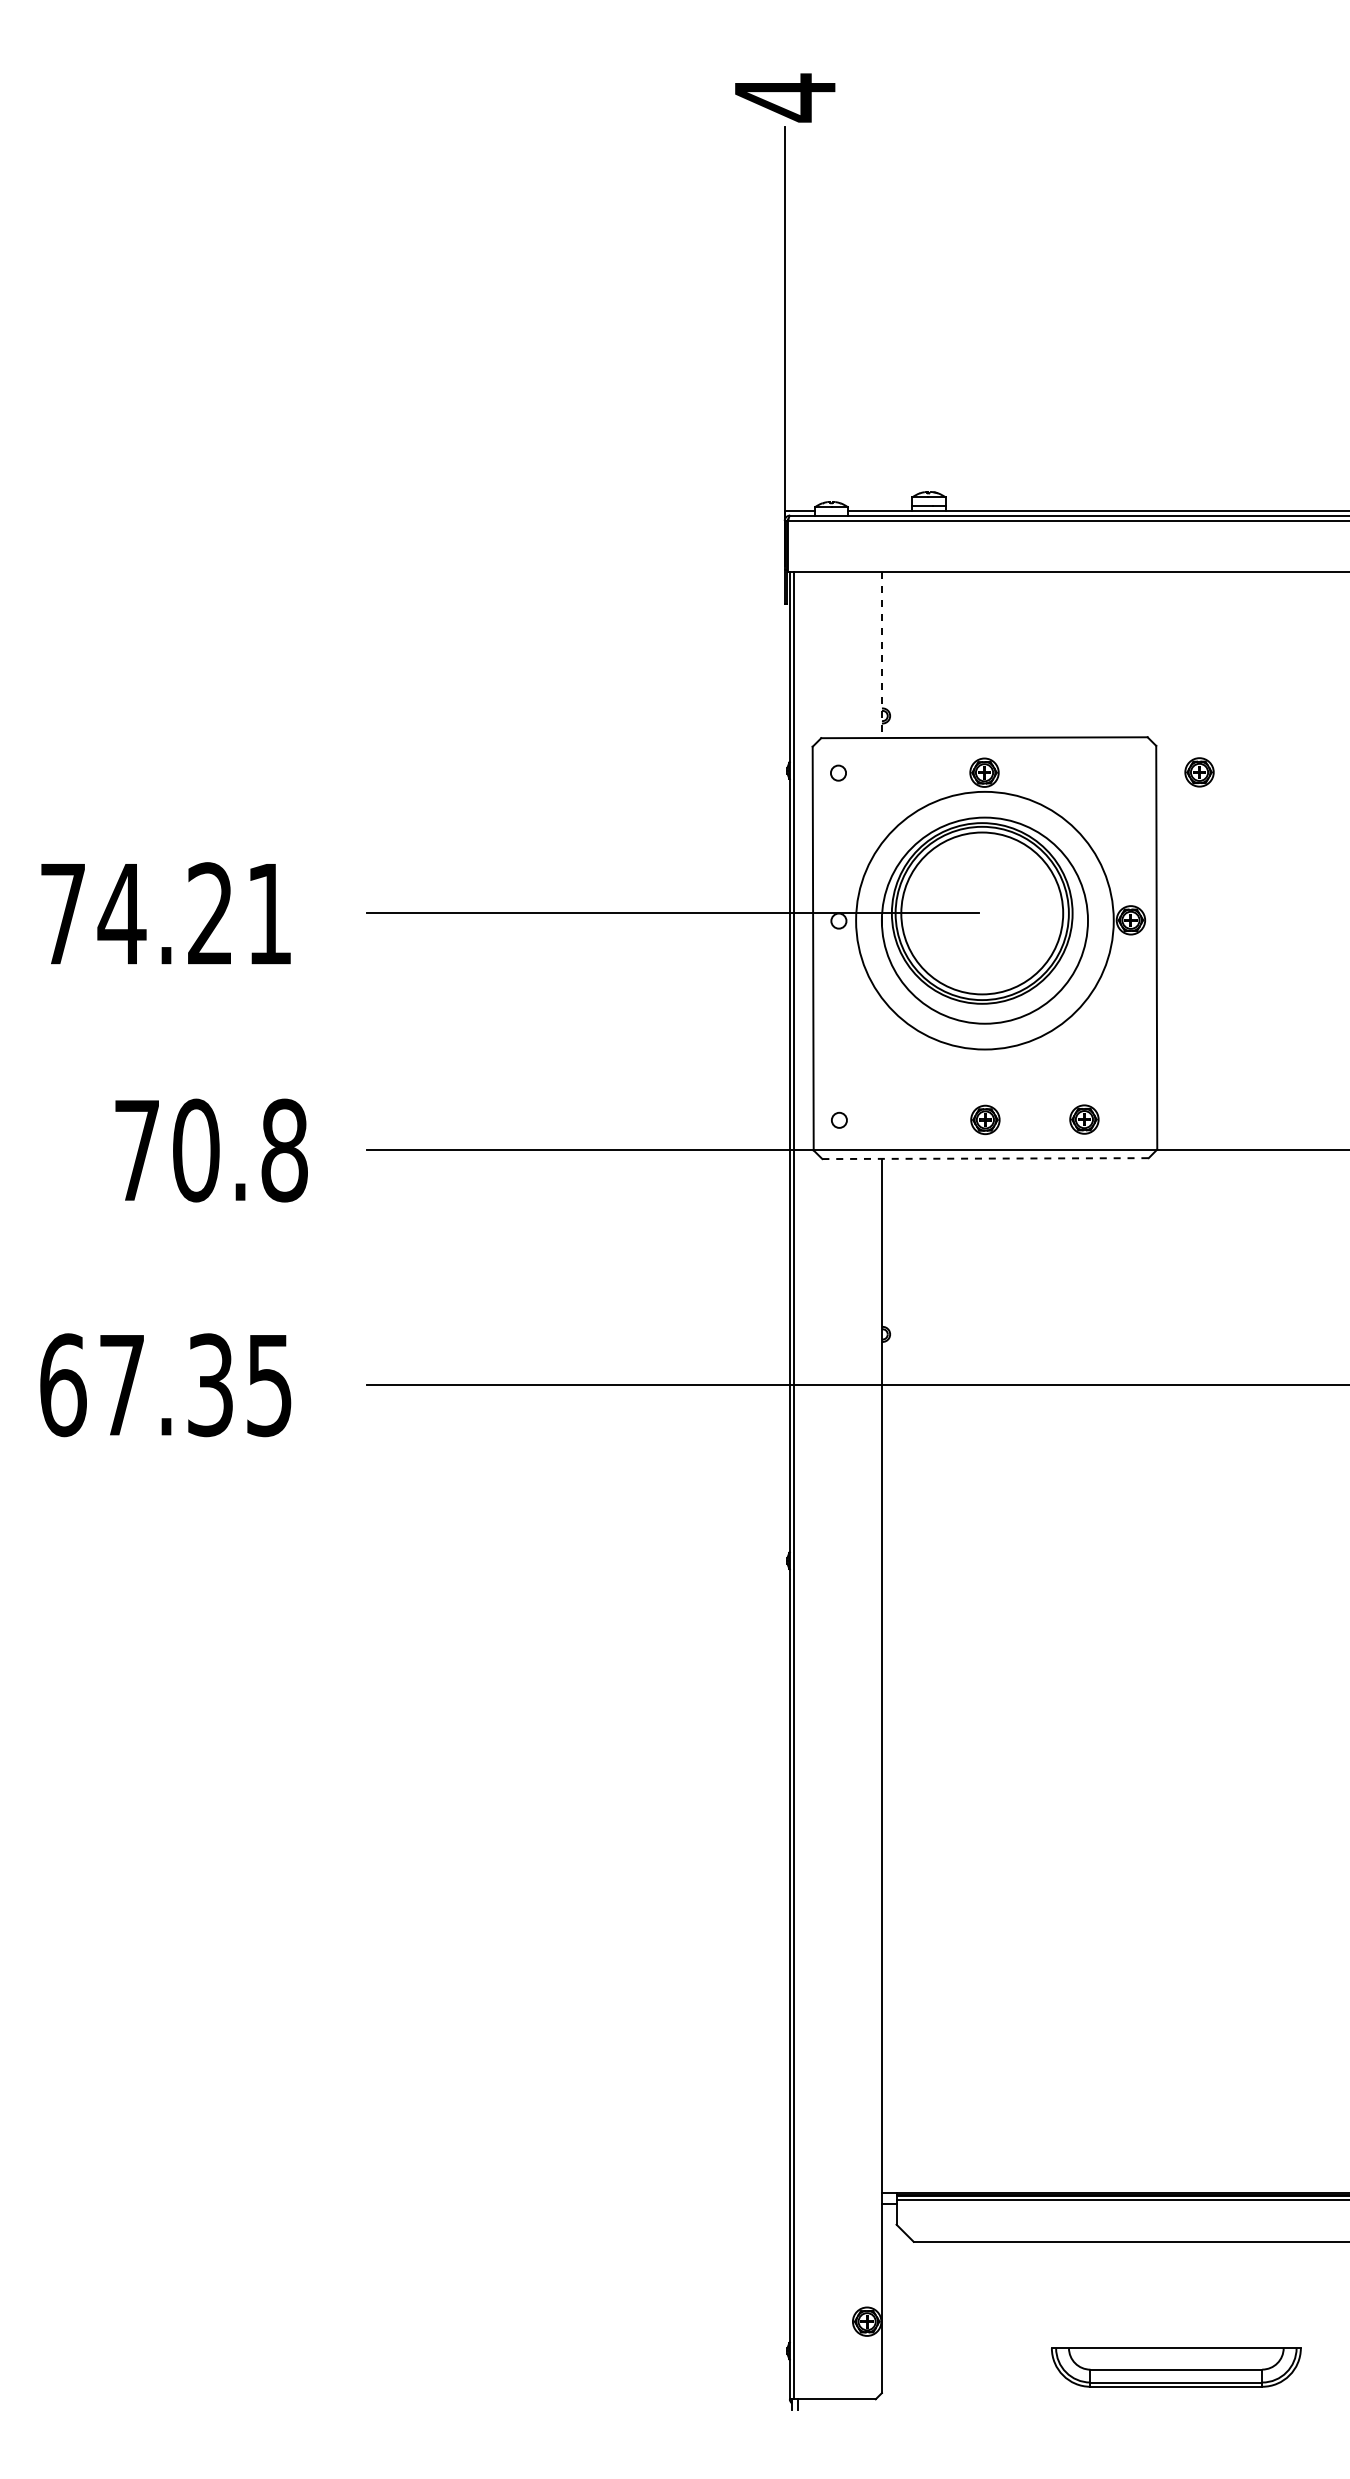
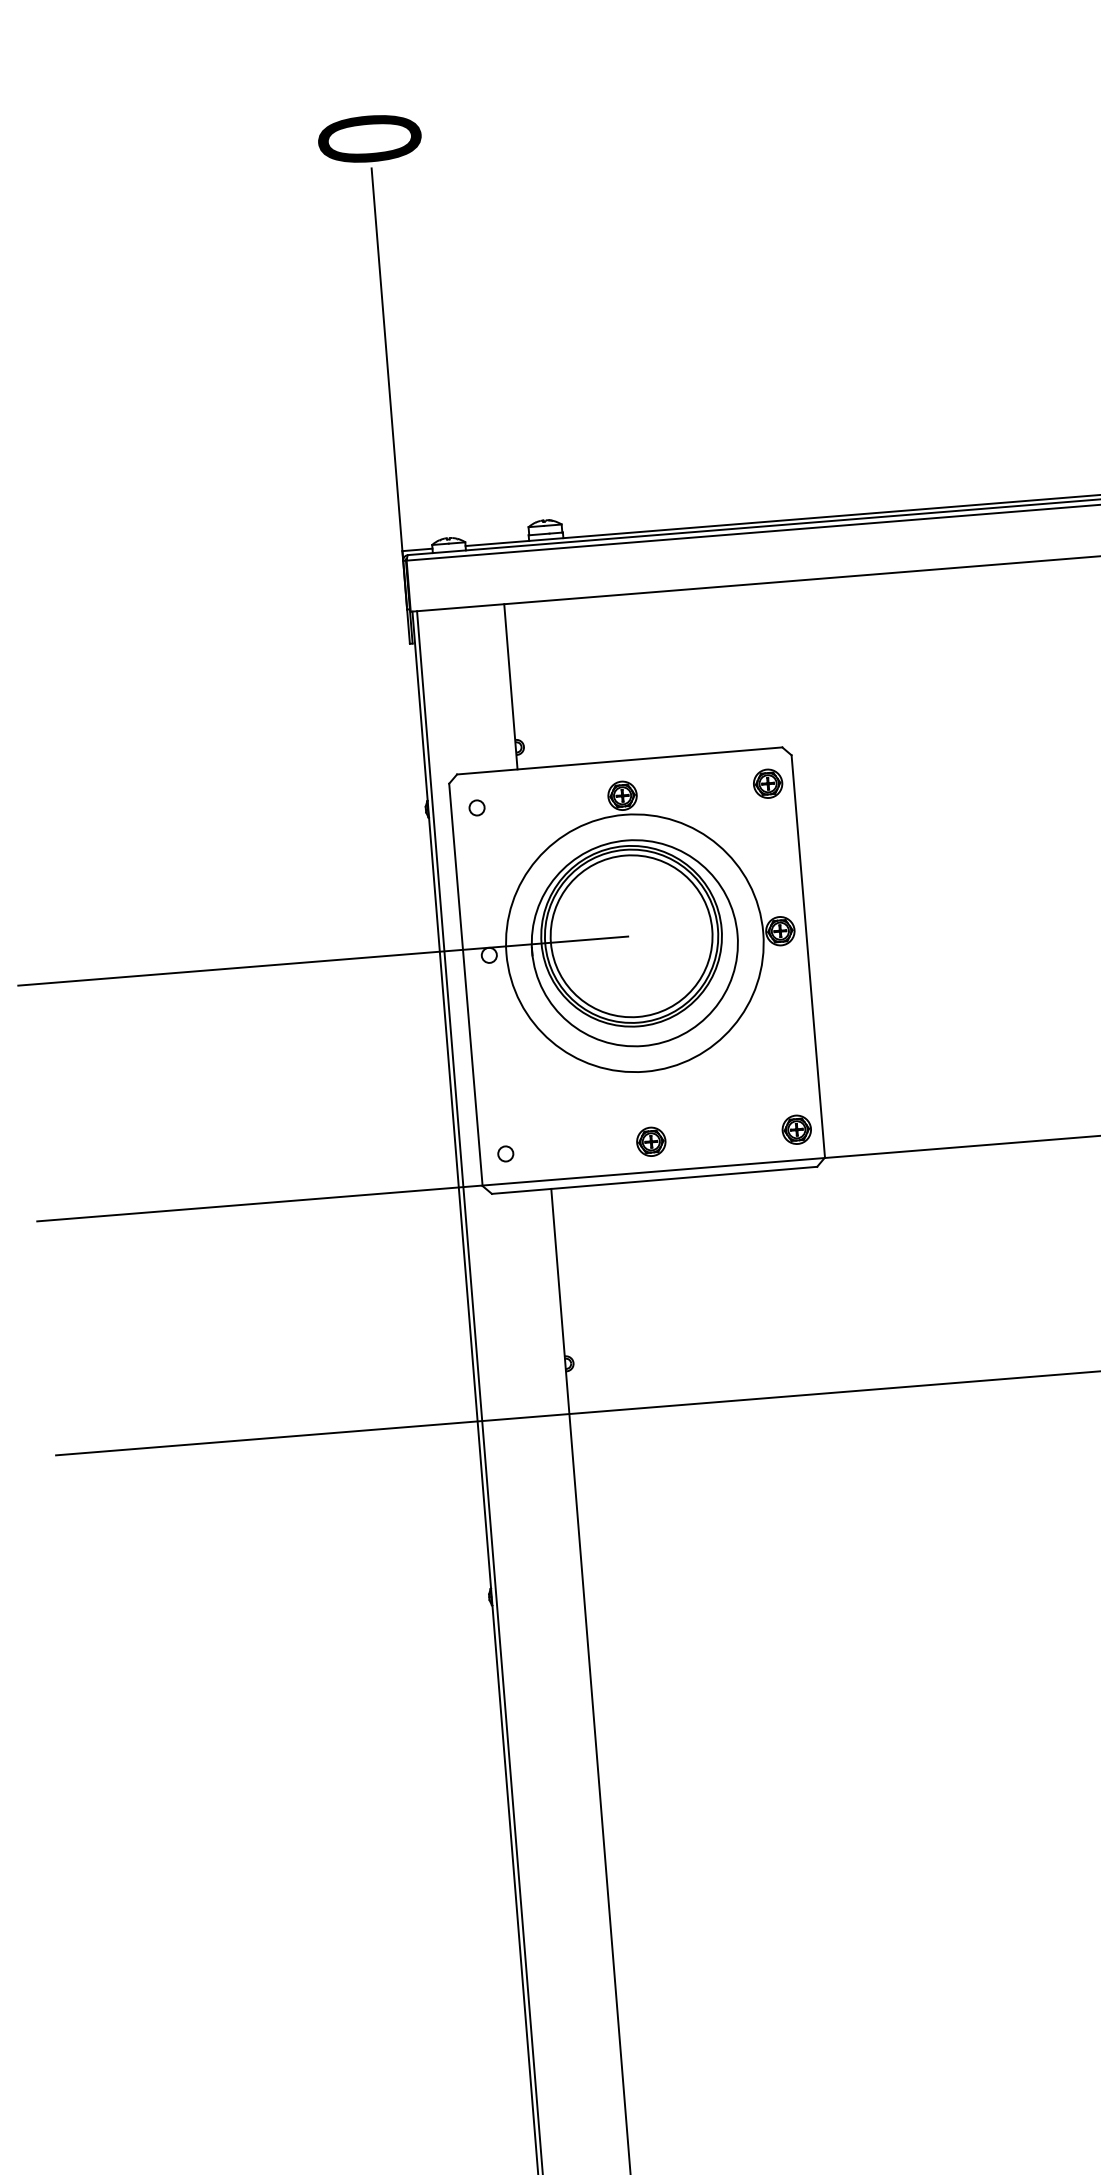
text: (785, 97) -> (370, 138), 4 -> 0
line: (881, 655) -> (510, 687), dashed -> solid
part: (1199, 772) -> (768, 783), moved
part: (1084, 1119) -> (796, 1129), moved
line: (986, 1158) -> (655, 1180), dashed -> solid

